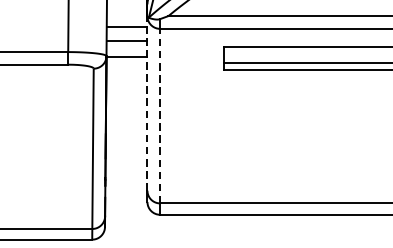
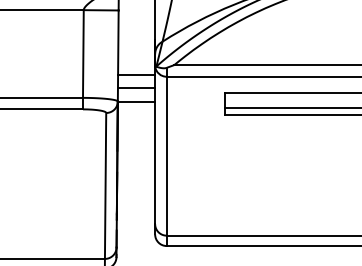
line: (147, 103) -> (155, 144), dashed -> solid
line: (159, 115) -> (166, 155), dashed -> solid

